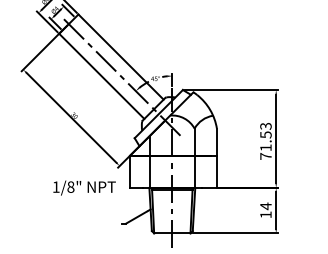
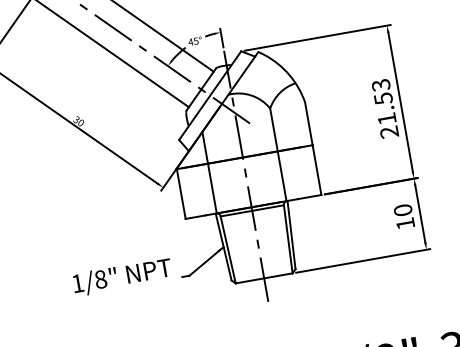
text: (265, 156) -> (388, 132), 71.53 -> 21.53
text: (84, 187) -> (122, 276), moved
text: (265, 206) -> (402, 210), 14 -> 10

